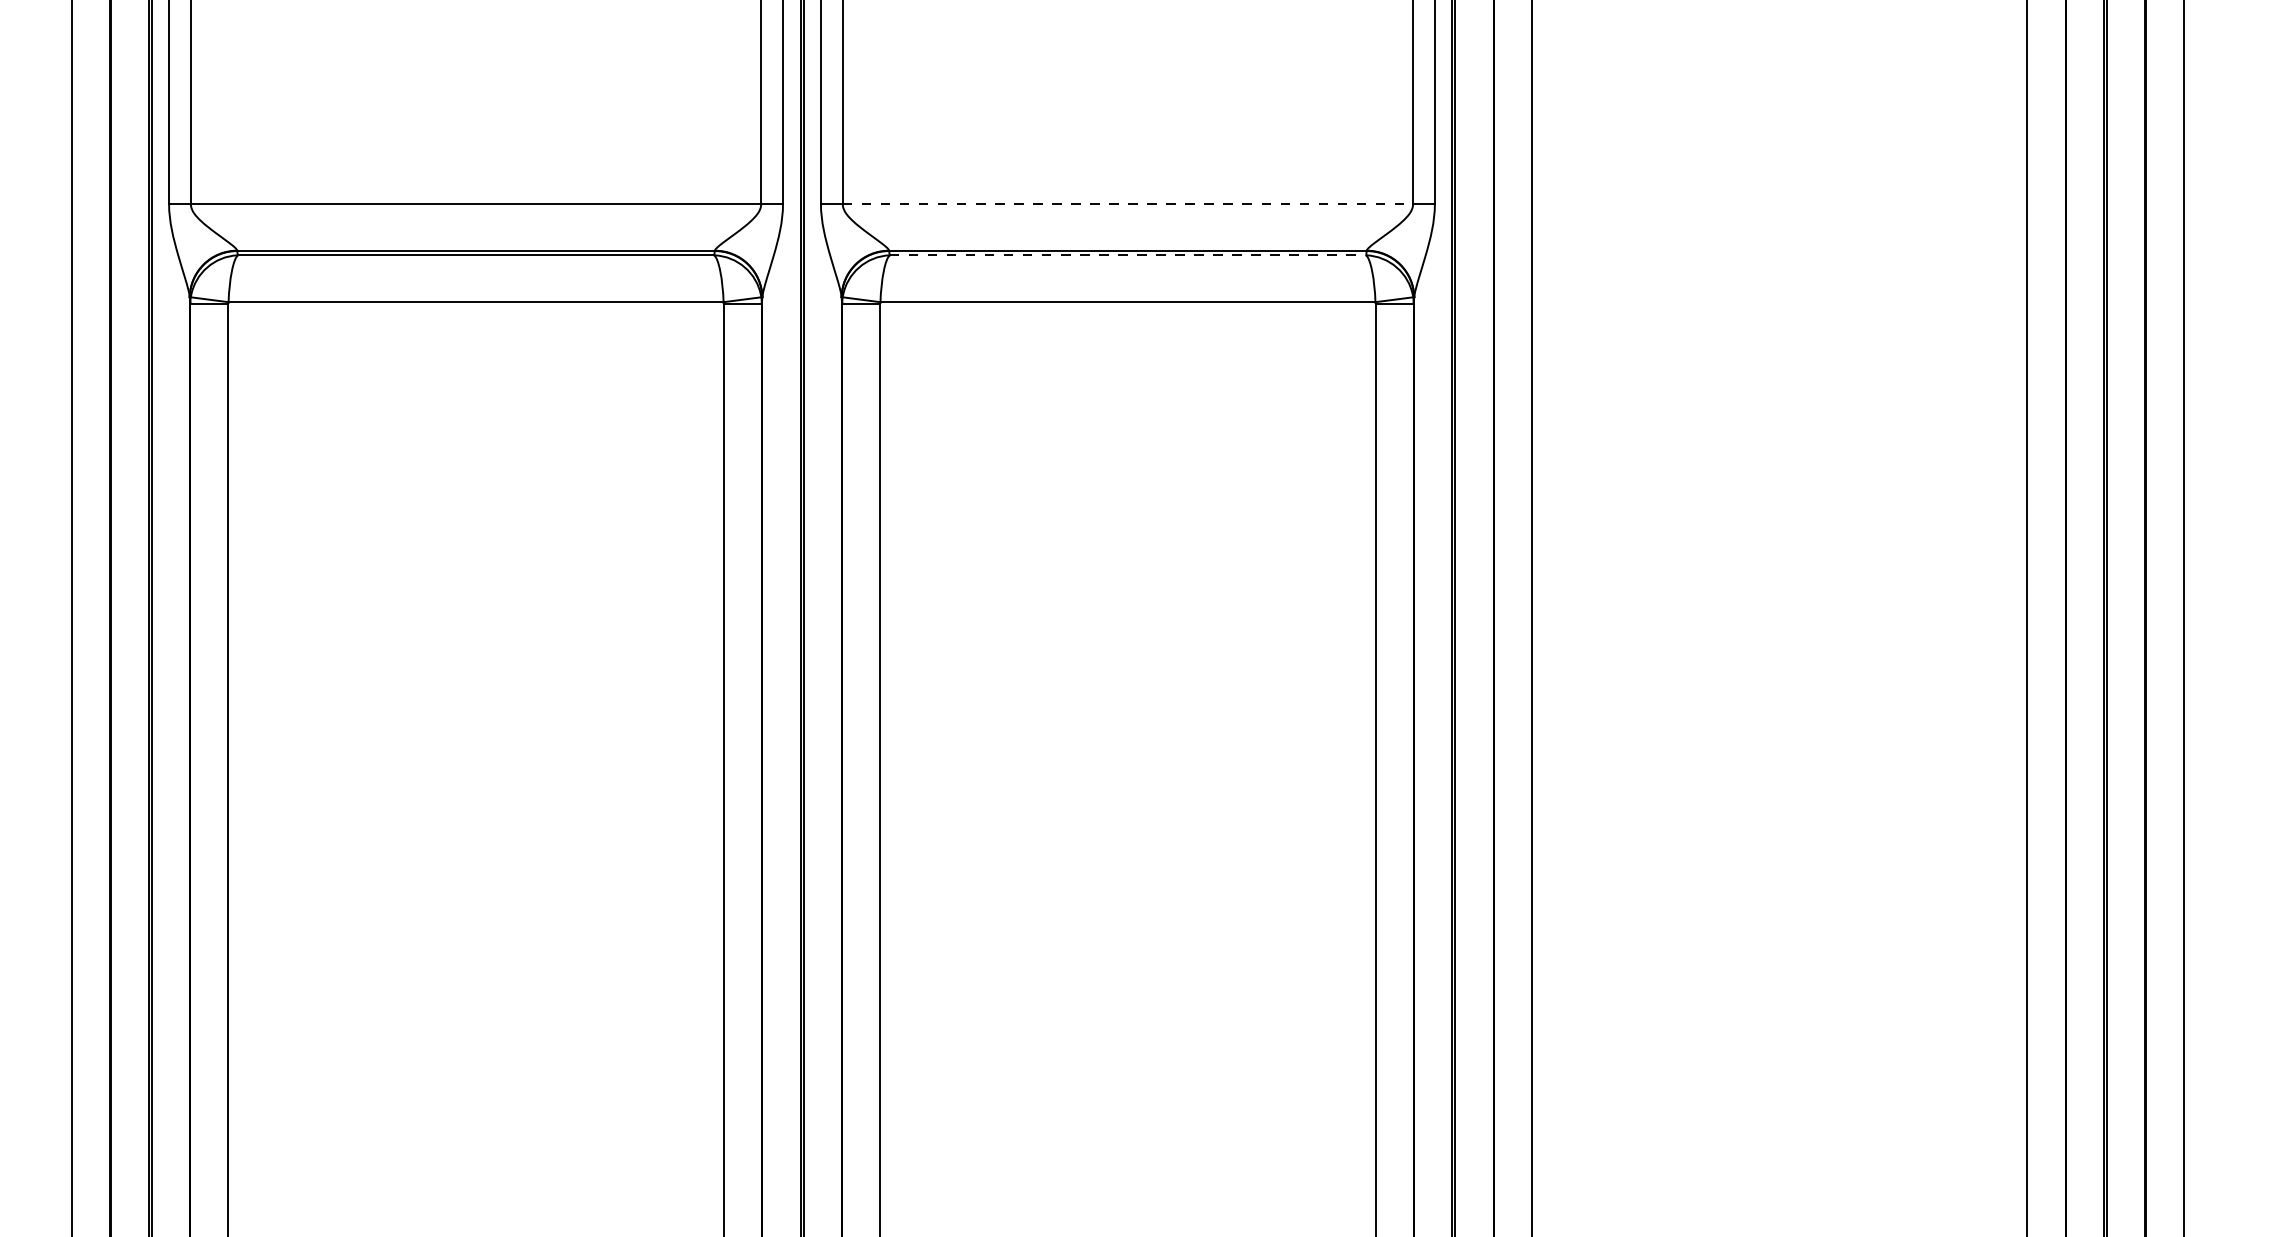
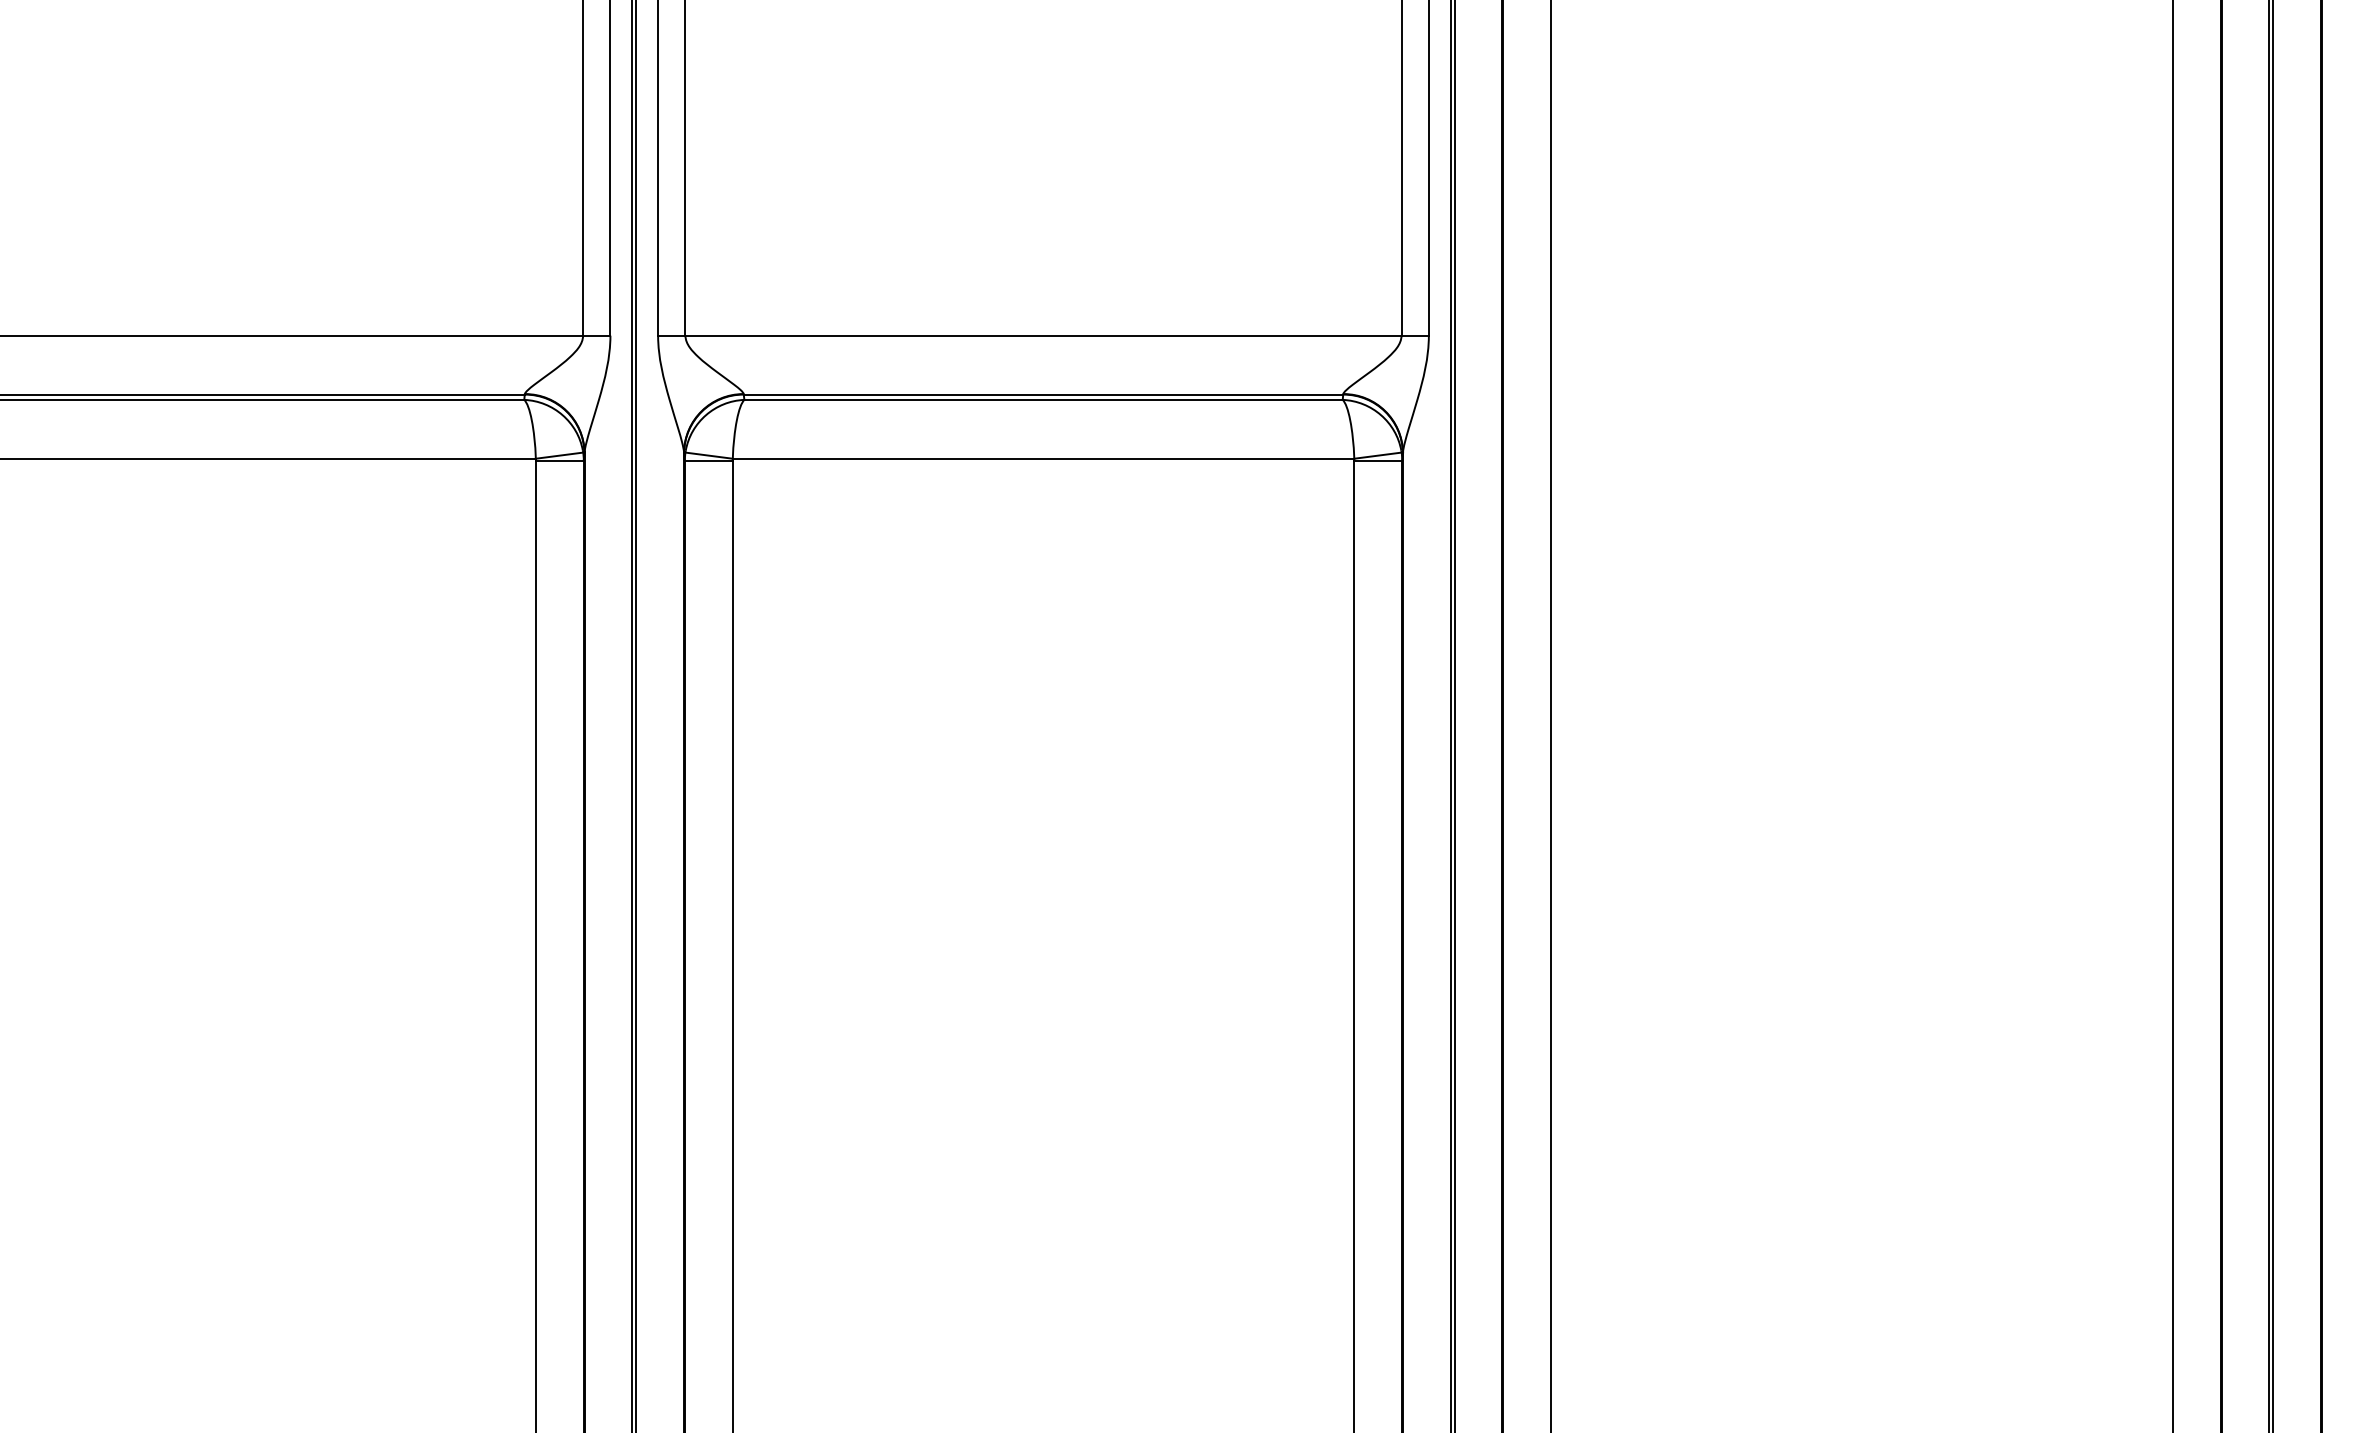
line: (1128, 204) -> (1044, 336), dashed -> solid
line: (1128, 255) -> (1044, 400), dashed -> solid

